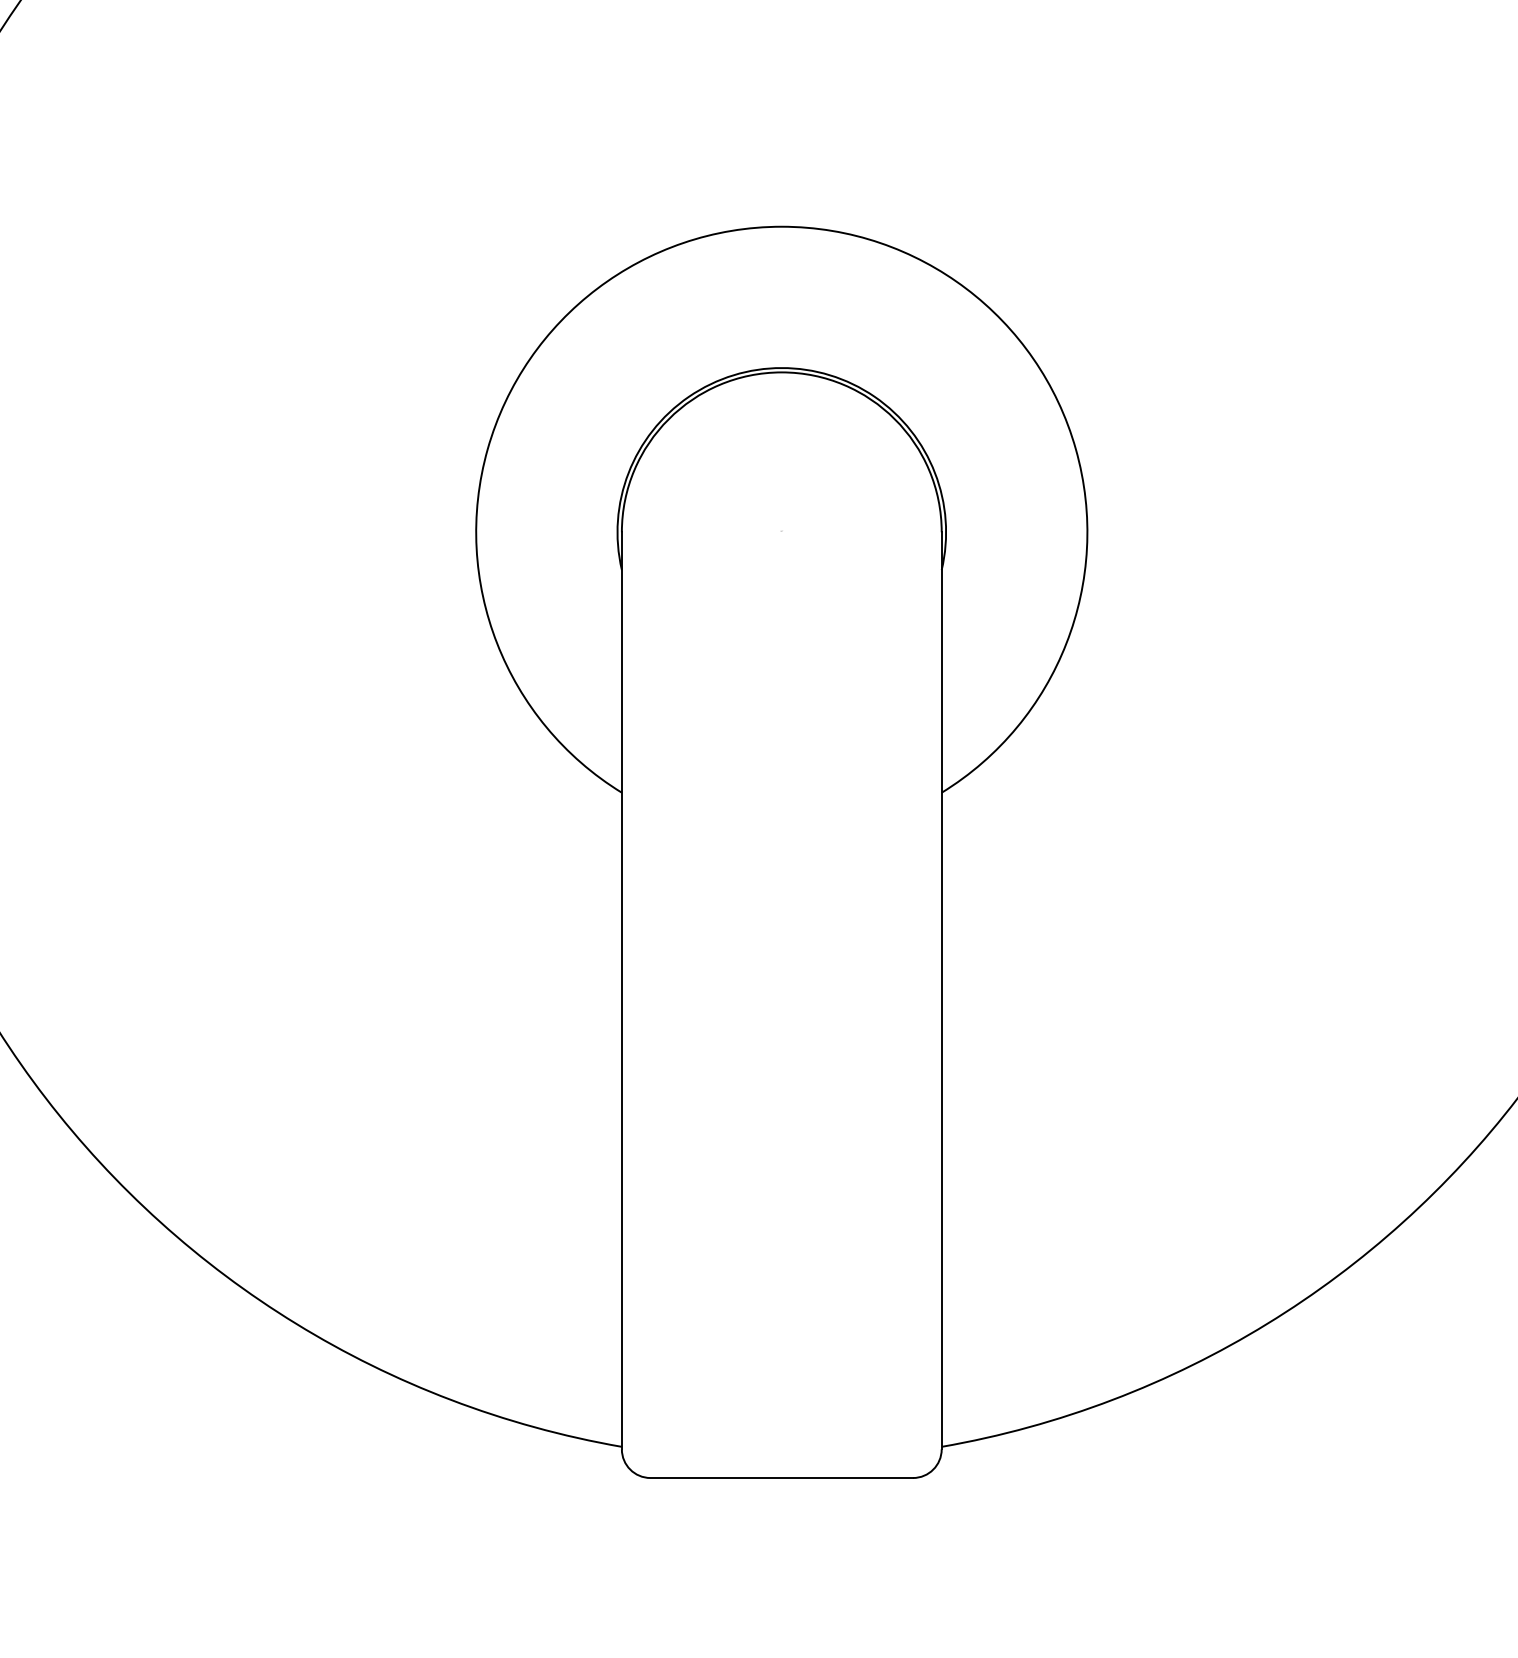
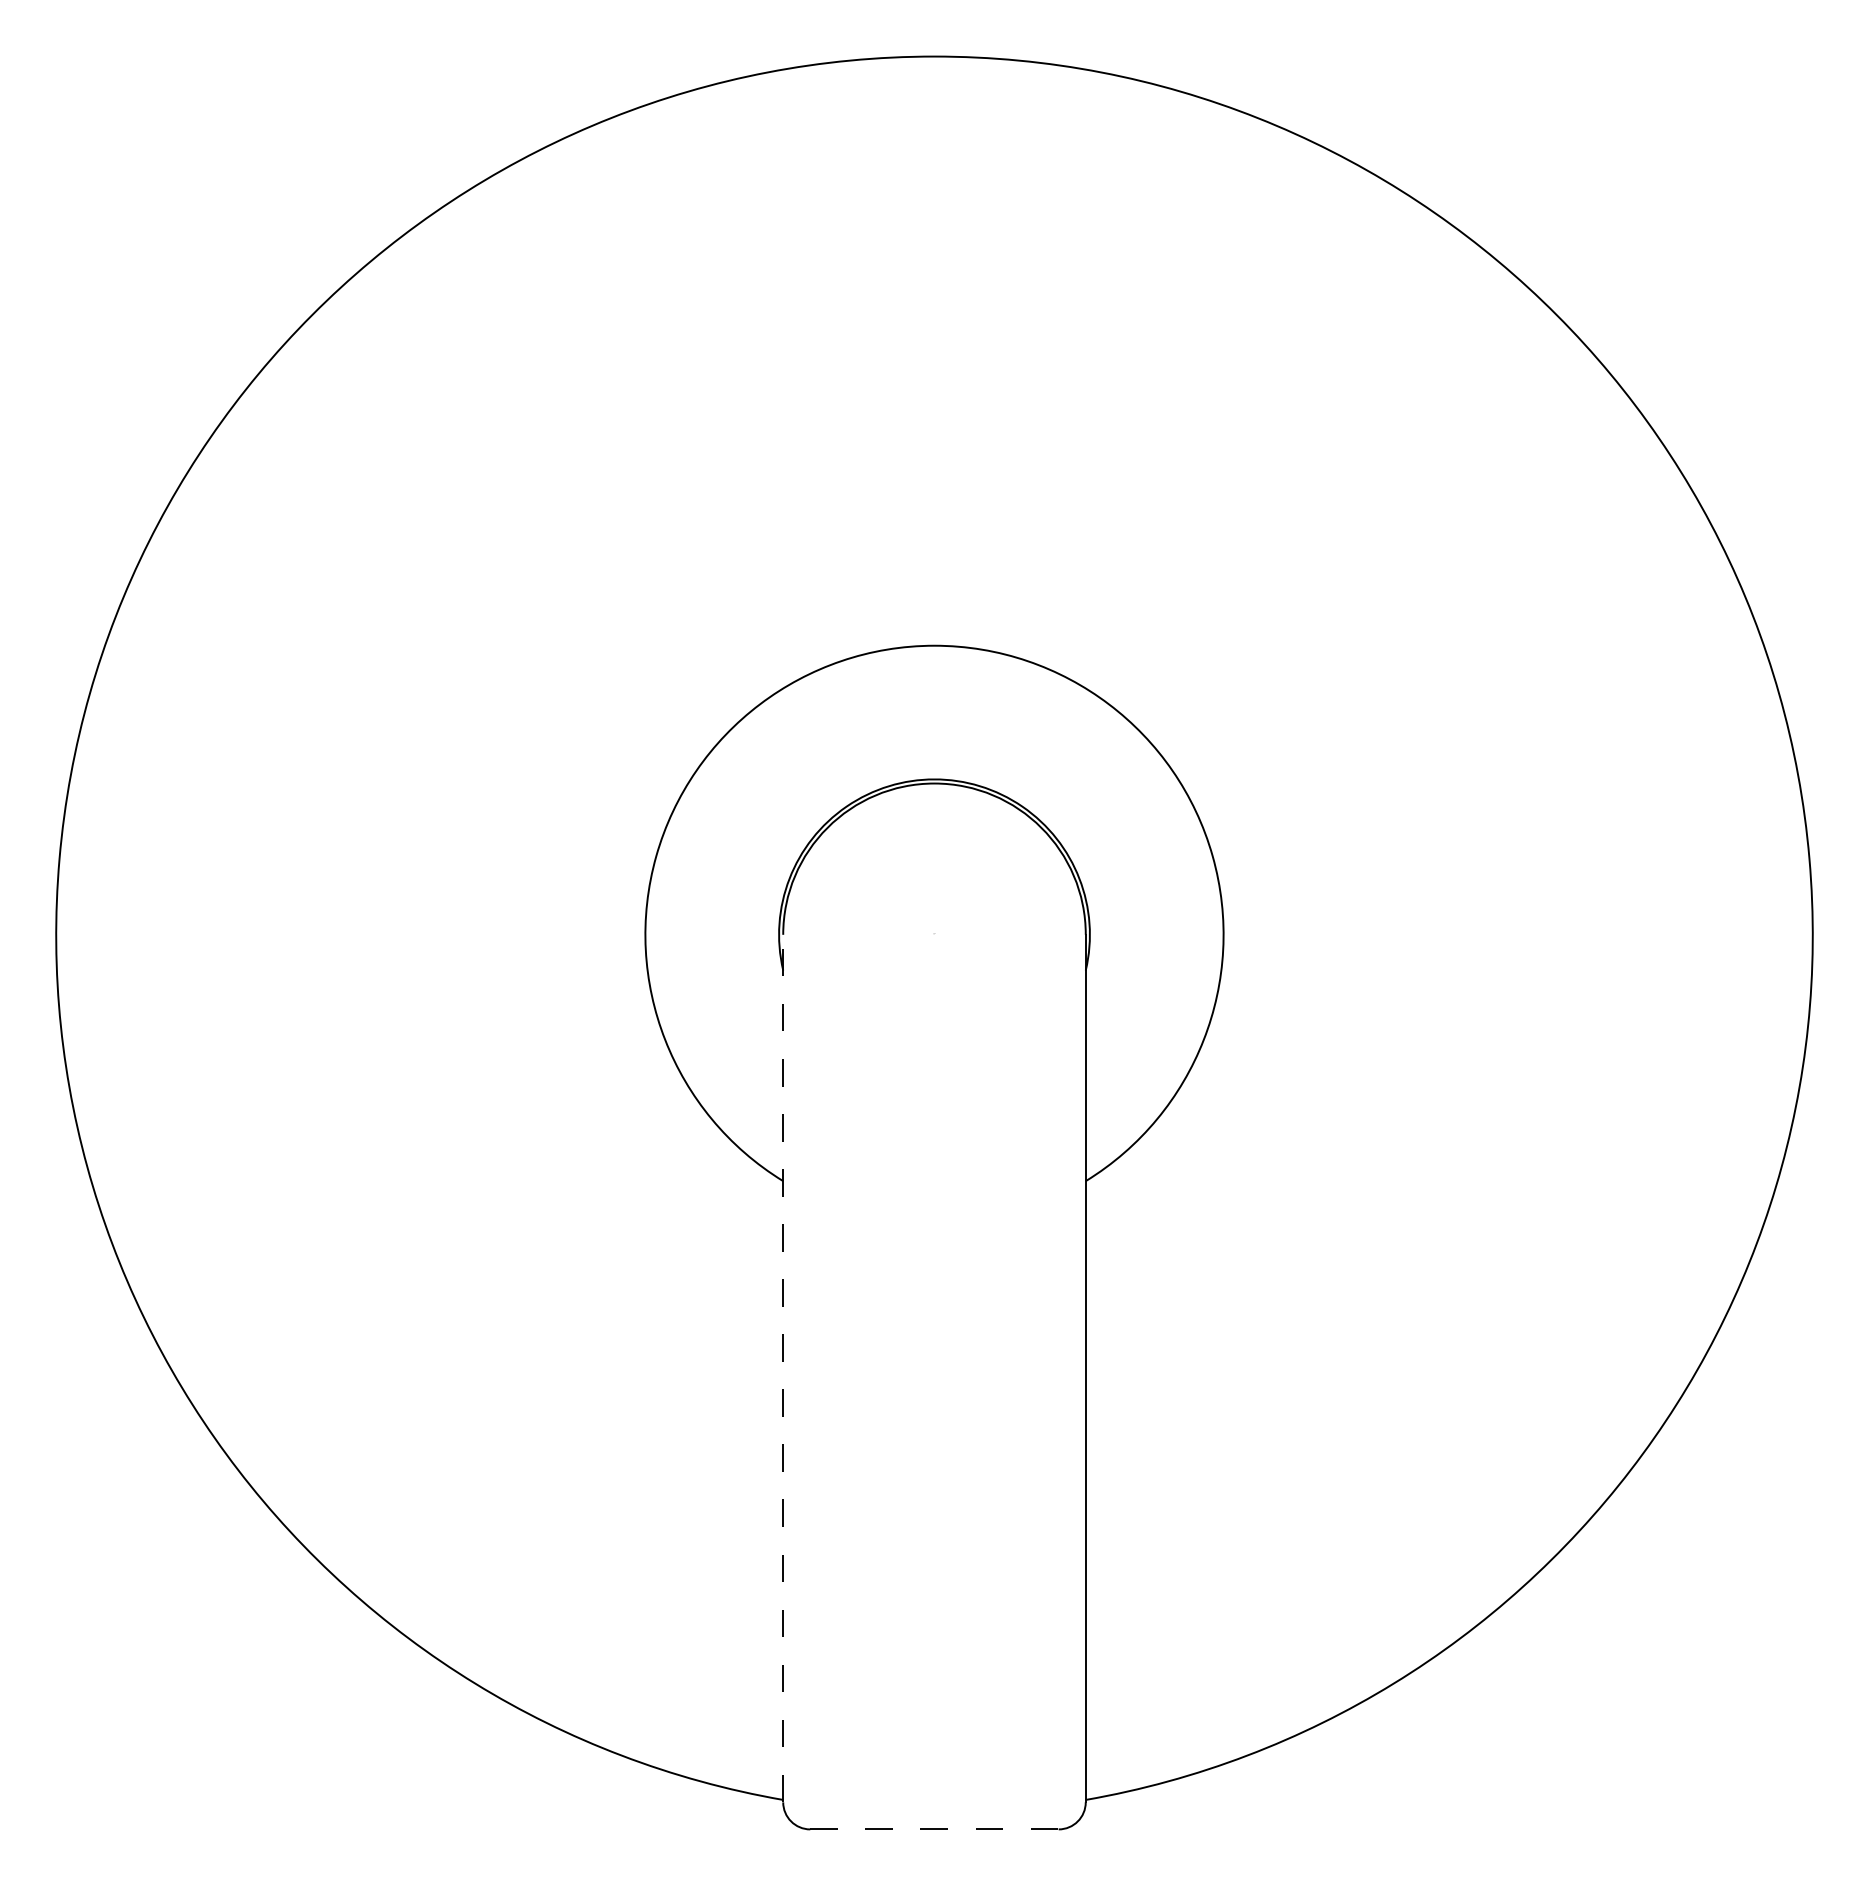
line: (622, 990) -> (783, 1368), solid -> dashed
line: (781, 1478) -> (934, 1829), solid -> dashed

